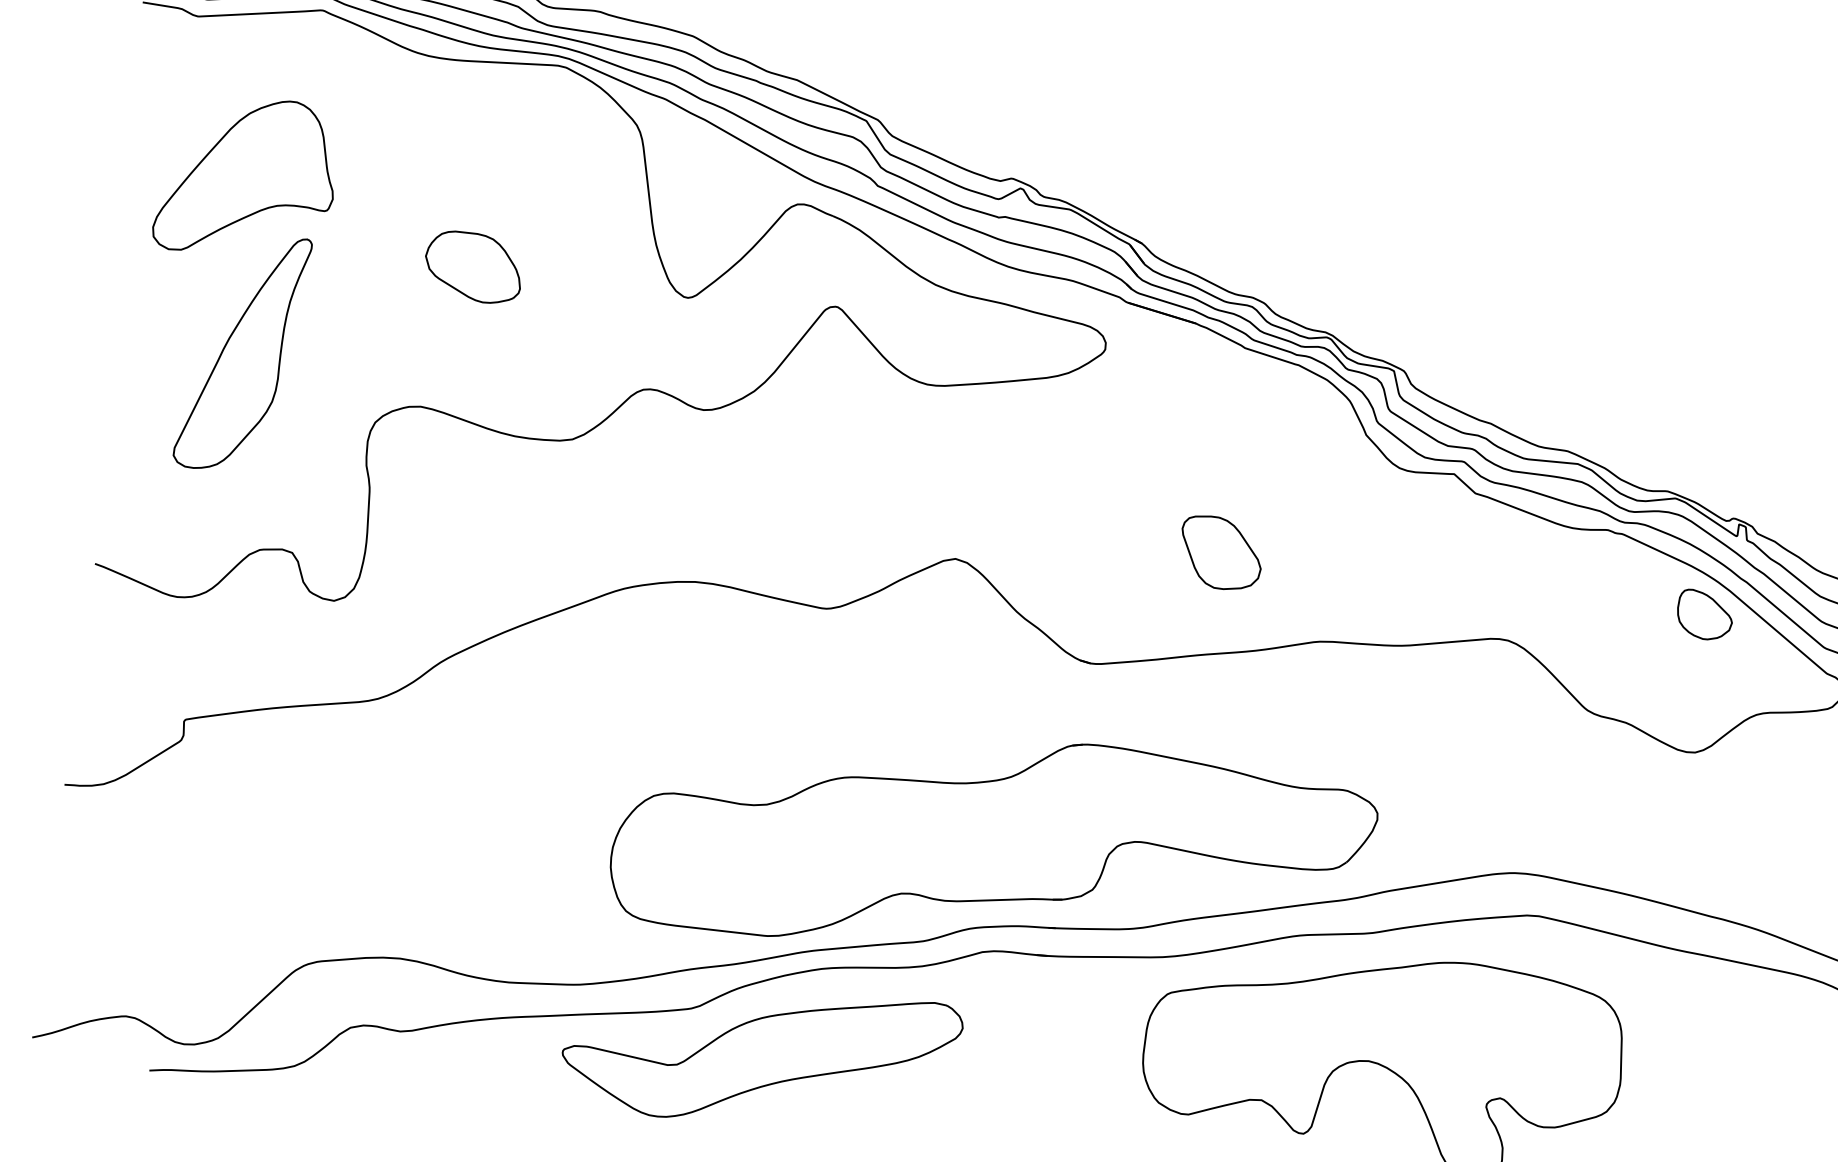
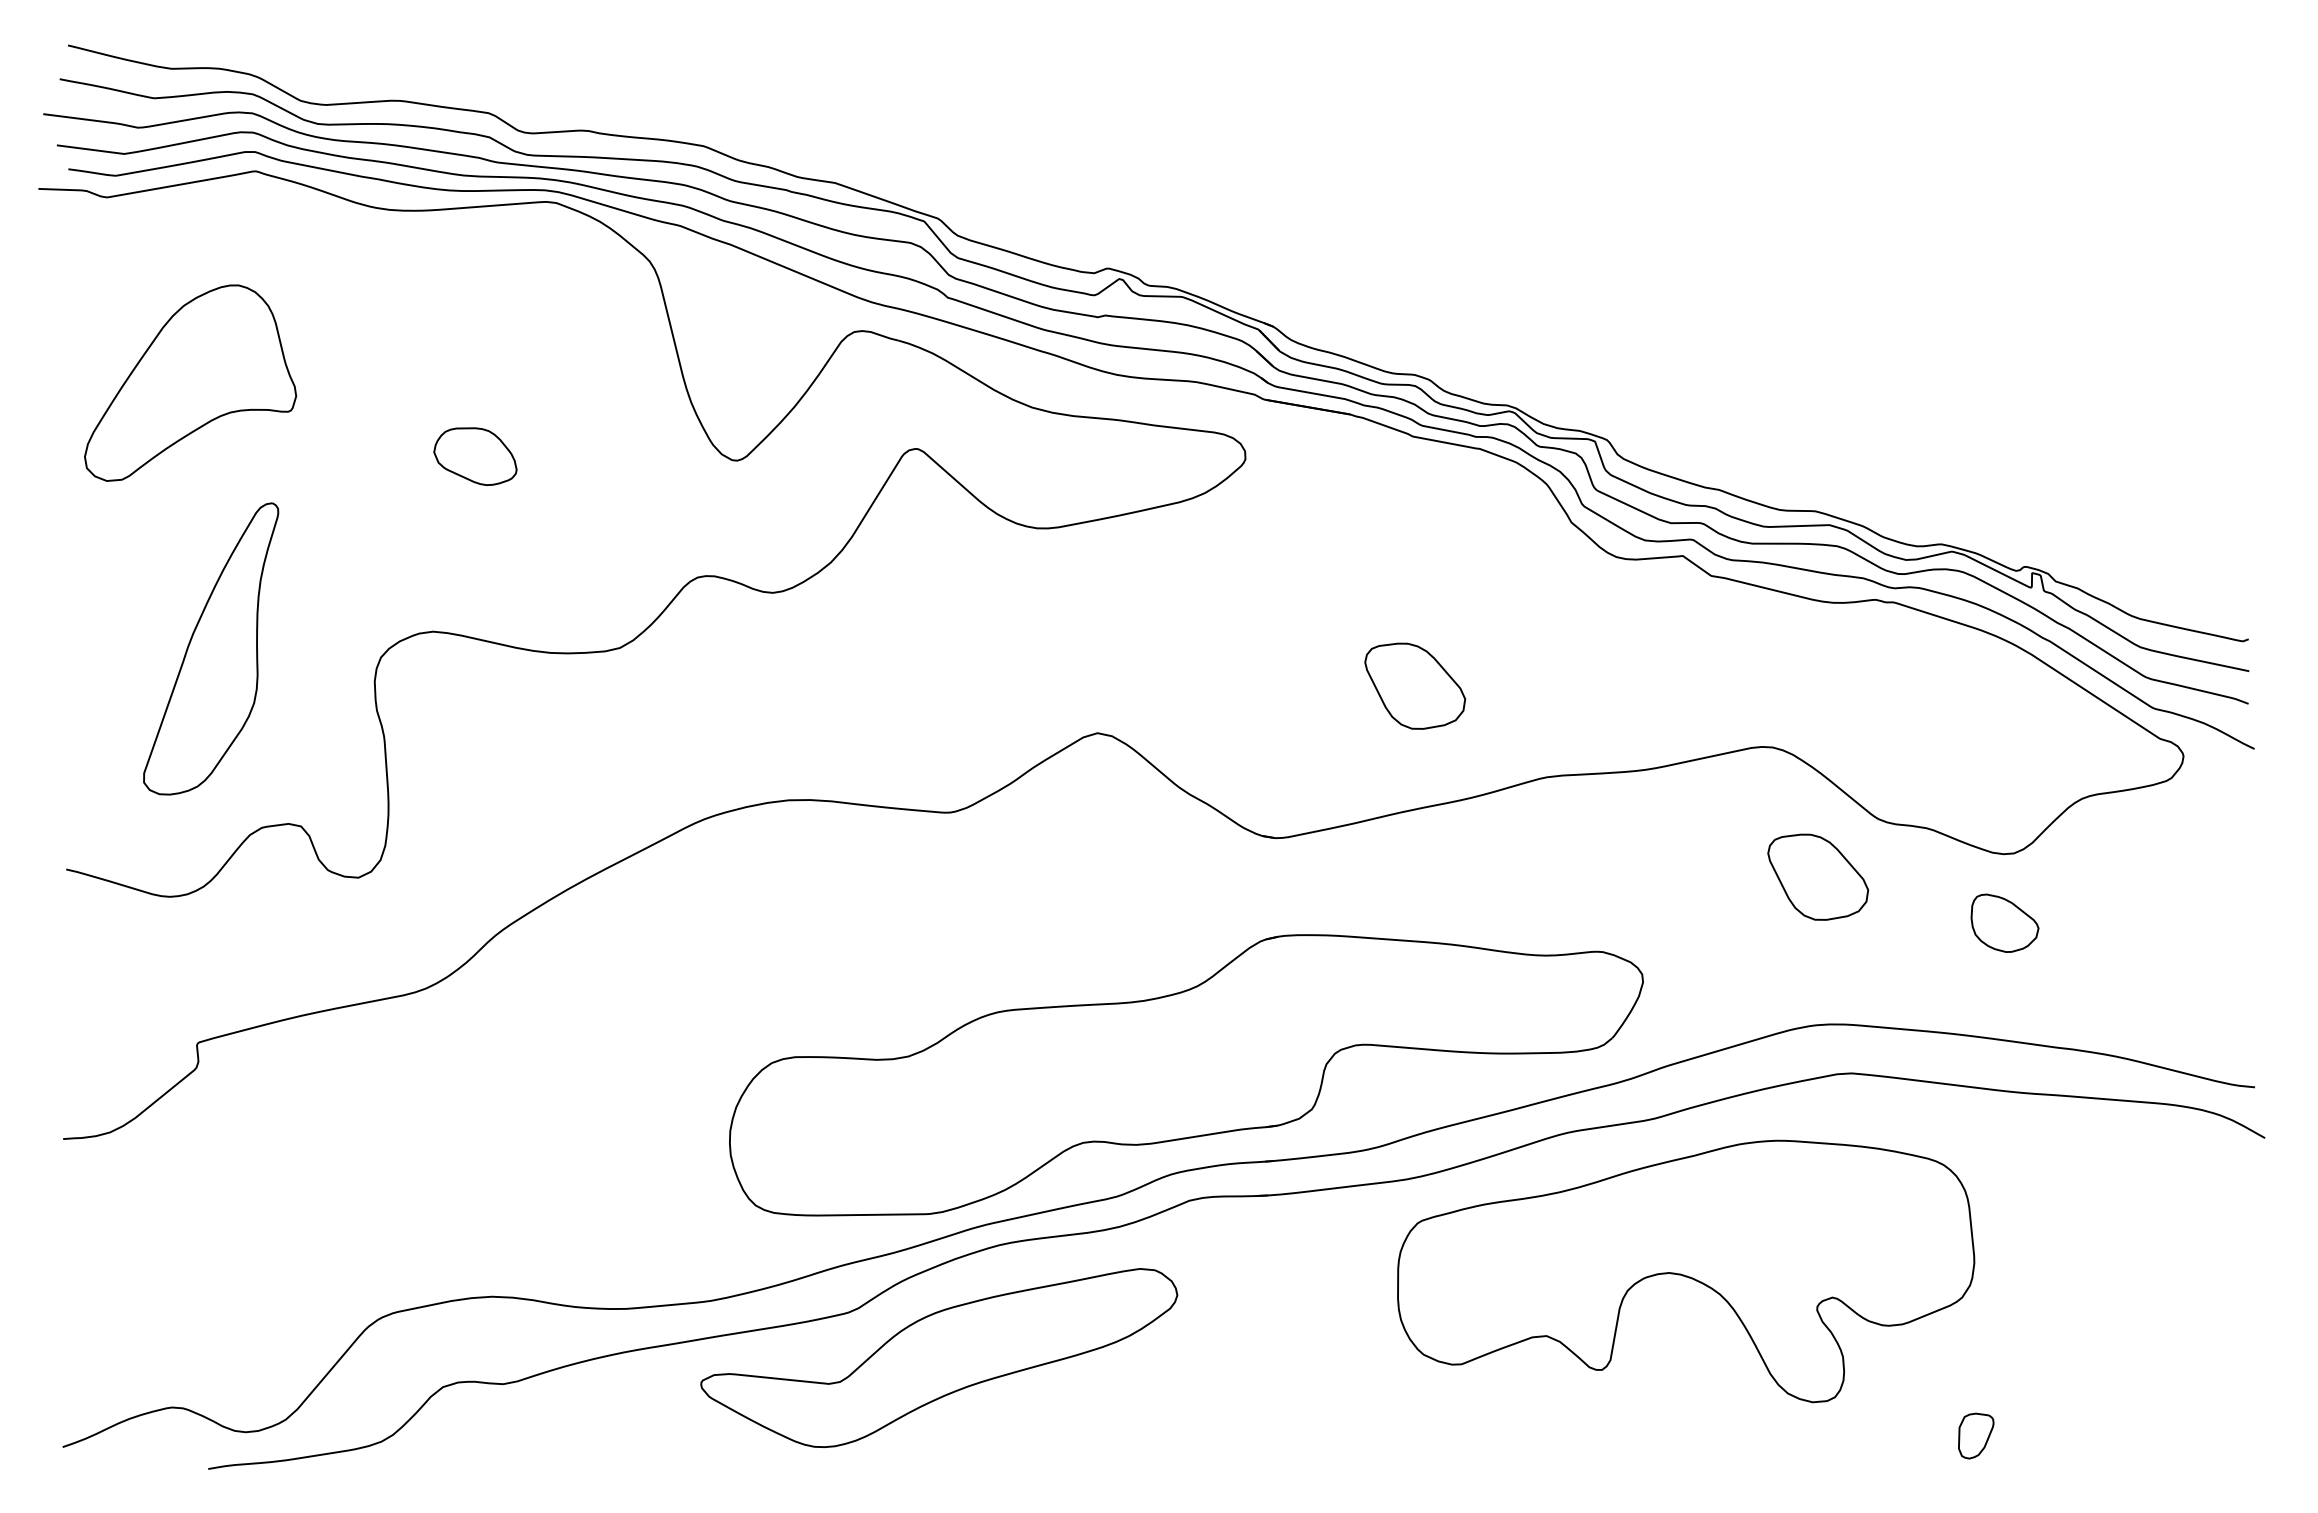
part: (473, 267) -> (475, 456), size x0.7
part: (242, 352) -> (211, 648), moved
part: (1704, 614) -> (2004, 922), moved
part: (1532, 751) -> (1818, 876), added

